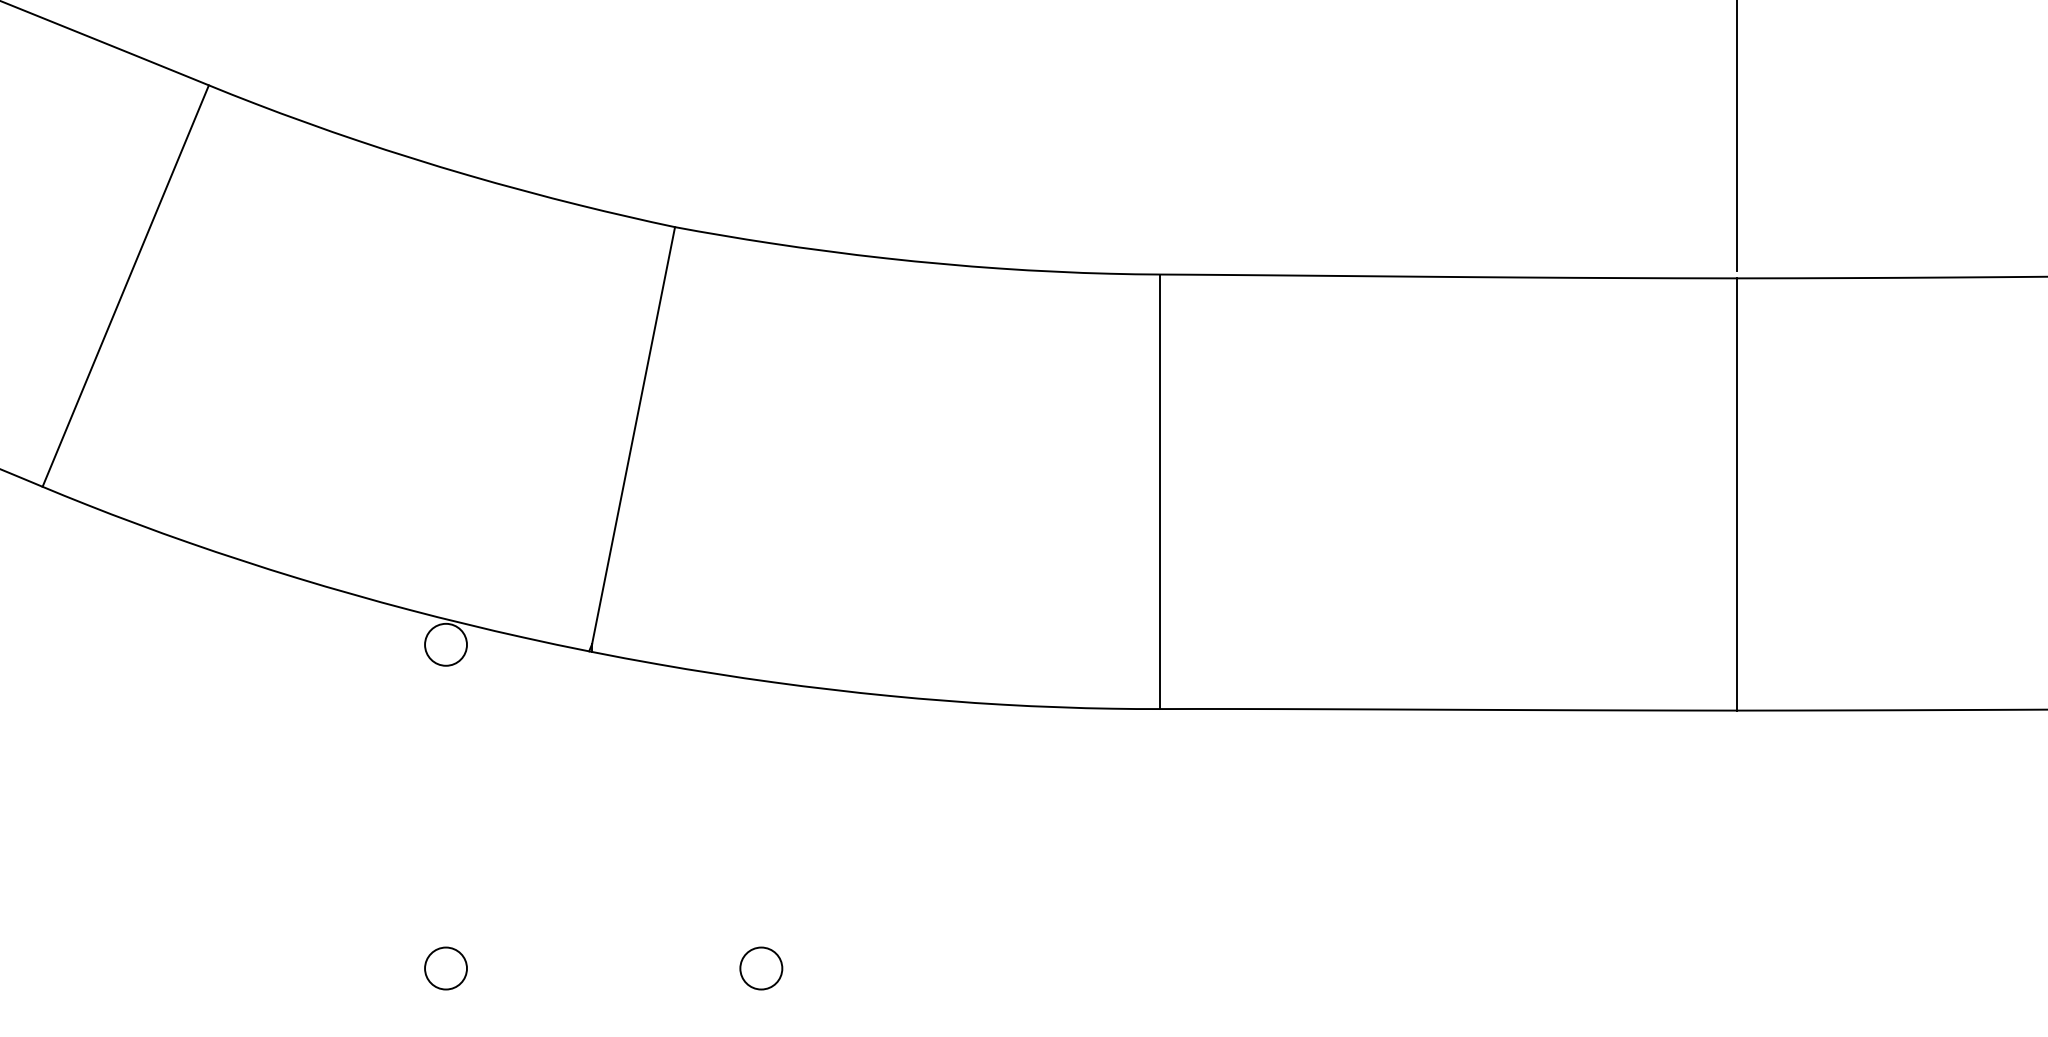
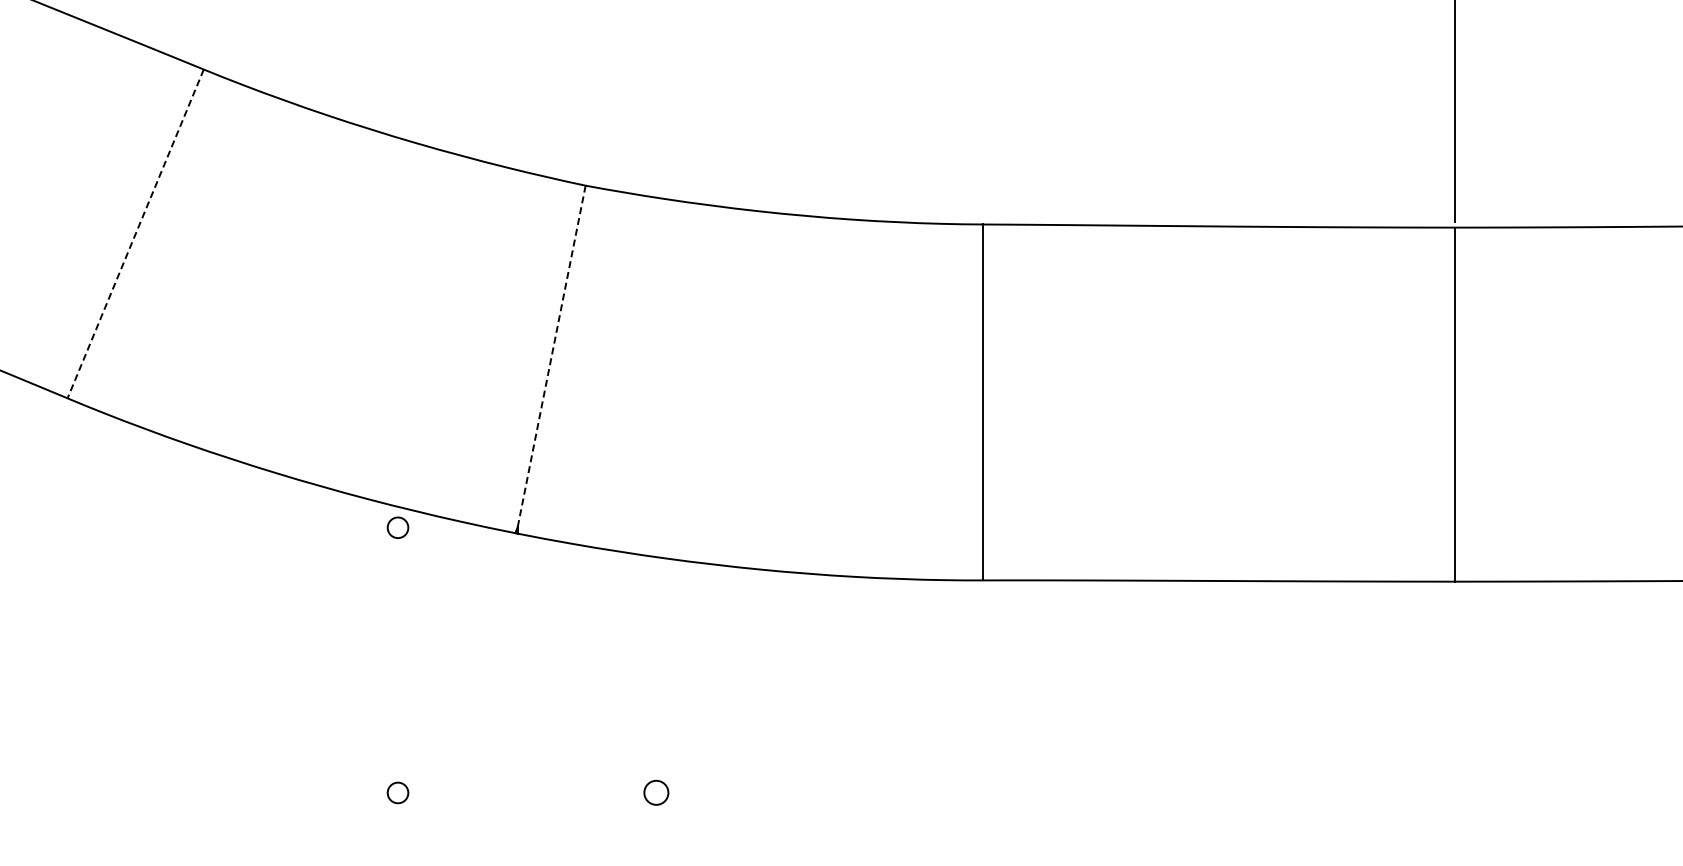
line: (125, 285) -> (135, 233), solid -> dashed
line: (633, 436) -> (551, 357), solid -> dashed
circle: (445, 644) -> (397, 527), size x0.6
circle: (445, 967) -> (397, 792), size x0.6
circle: (761, 967) -> (656, 792), size x0.7

